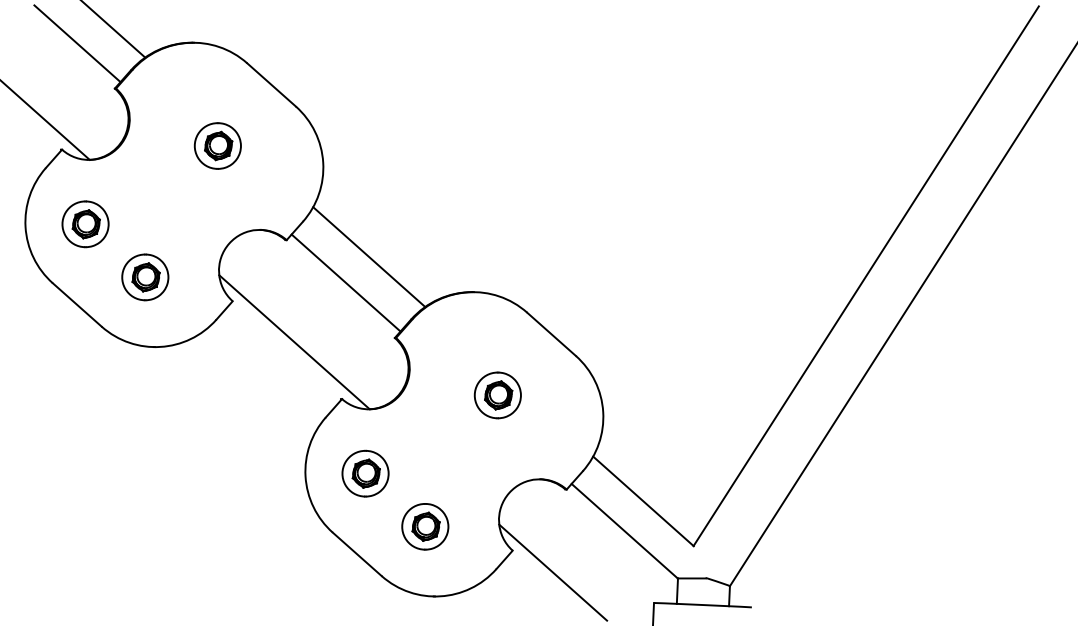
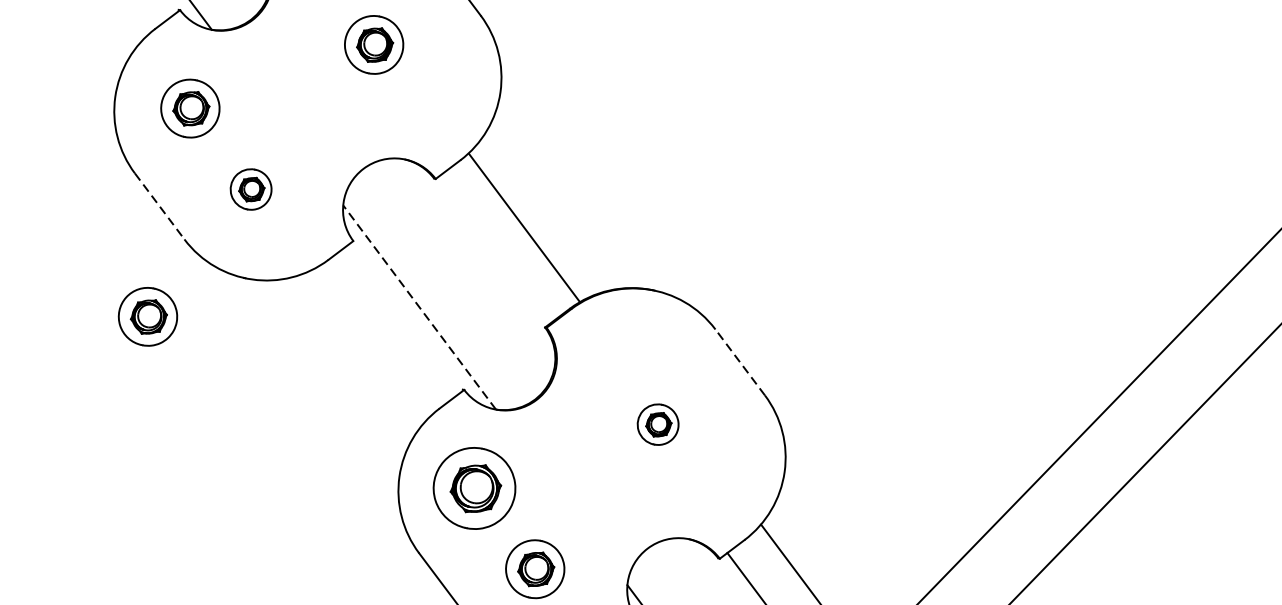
line: (369, 256) -> (534, 220), removed
part: (145, 277) -> (251, 189), size x0.7
line: (345, 282) -> (523, 227), moved
line: (77, 304) -> (160, 205), solid -> dashed
line: (551, 334) -> (740, 362), solid -> dashed
line: (294, 342) -> (419, 307), solid -> dashed
part: (85, 392) -> (147, 317), added
part: (497, 395) -> (657, 424), size x0.7
part: (365, 473) -> (474, 488), size x1.4

